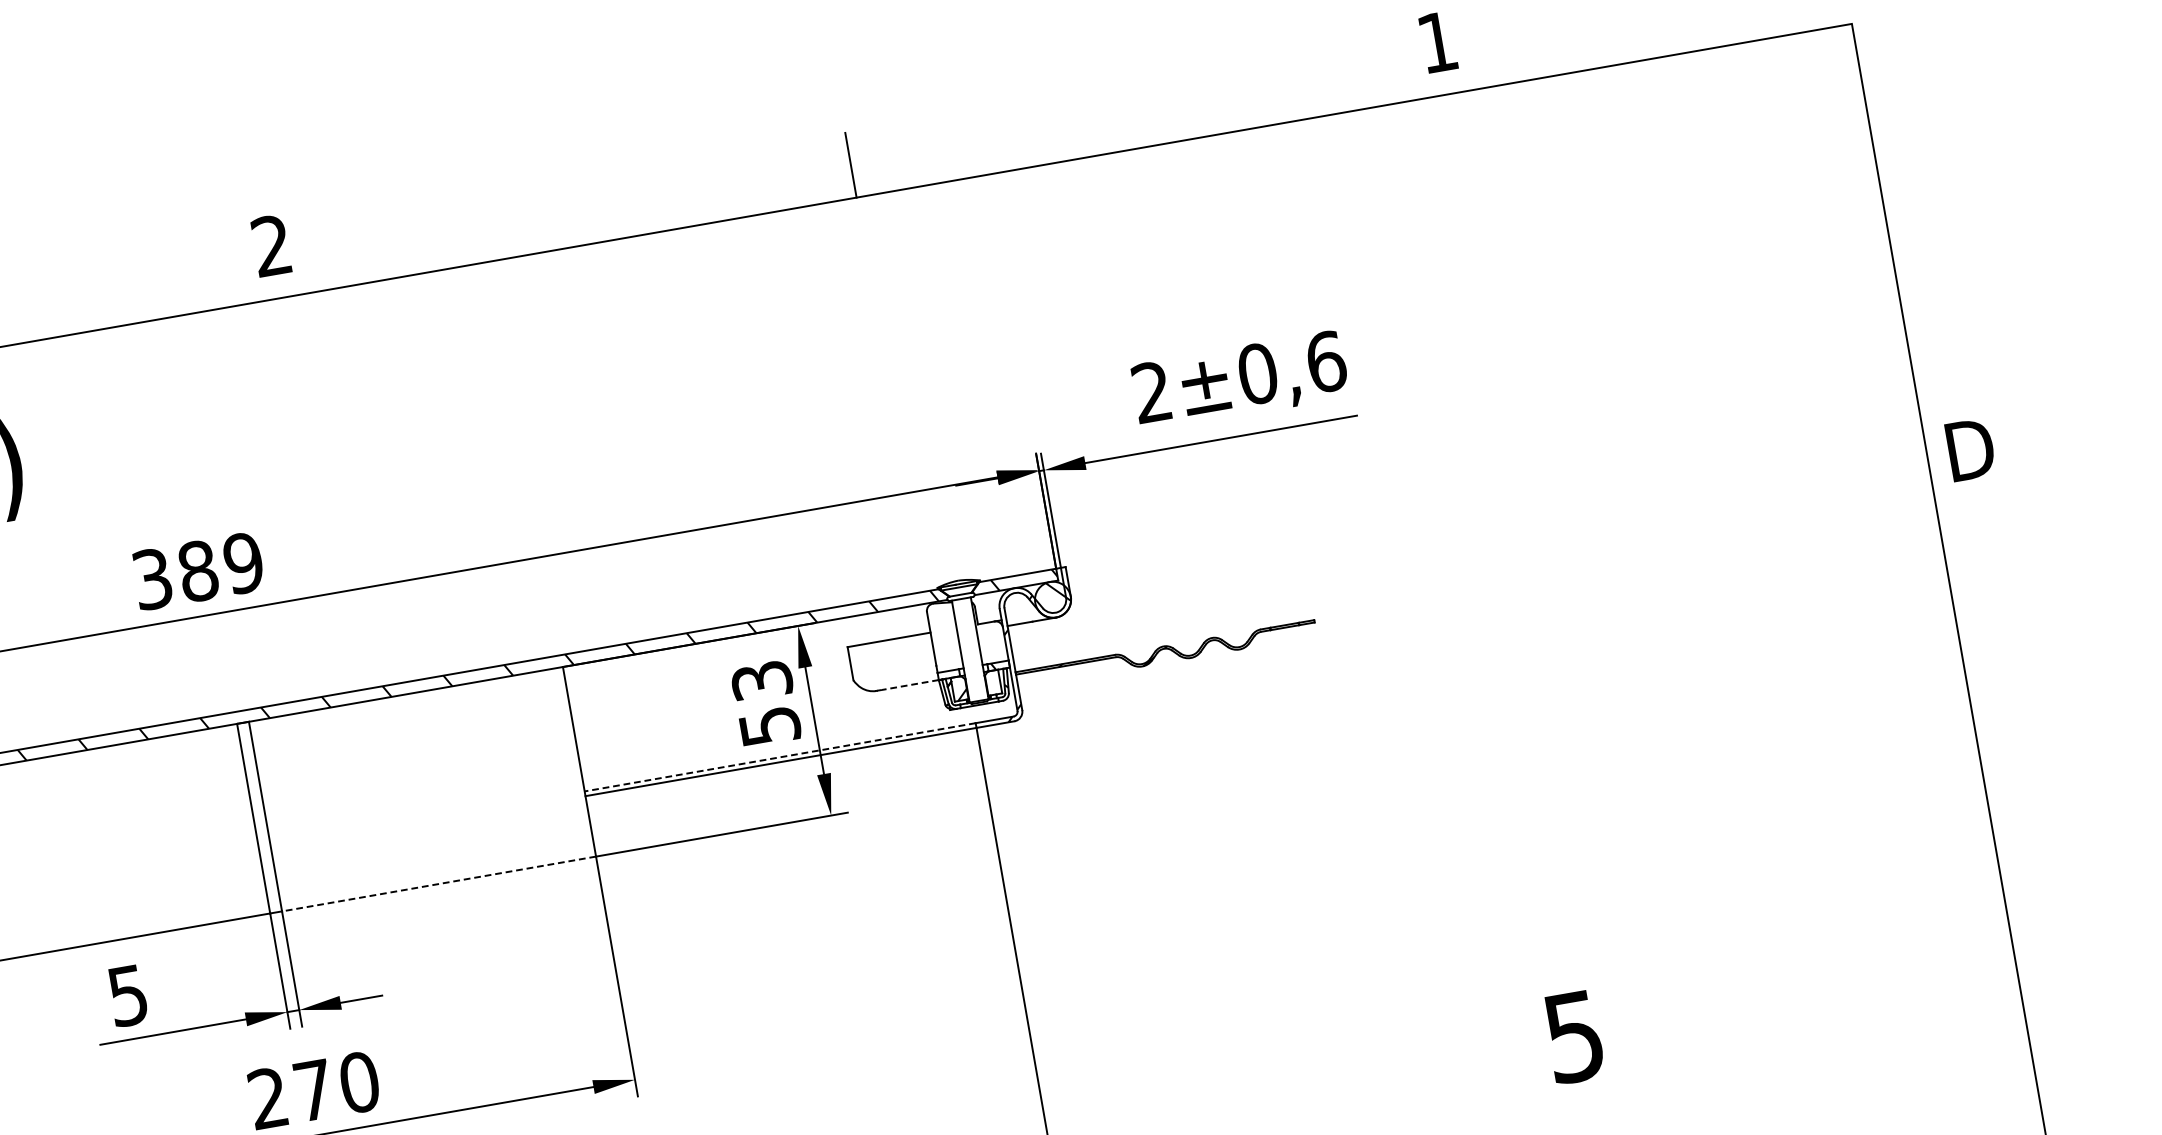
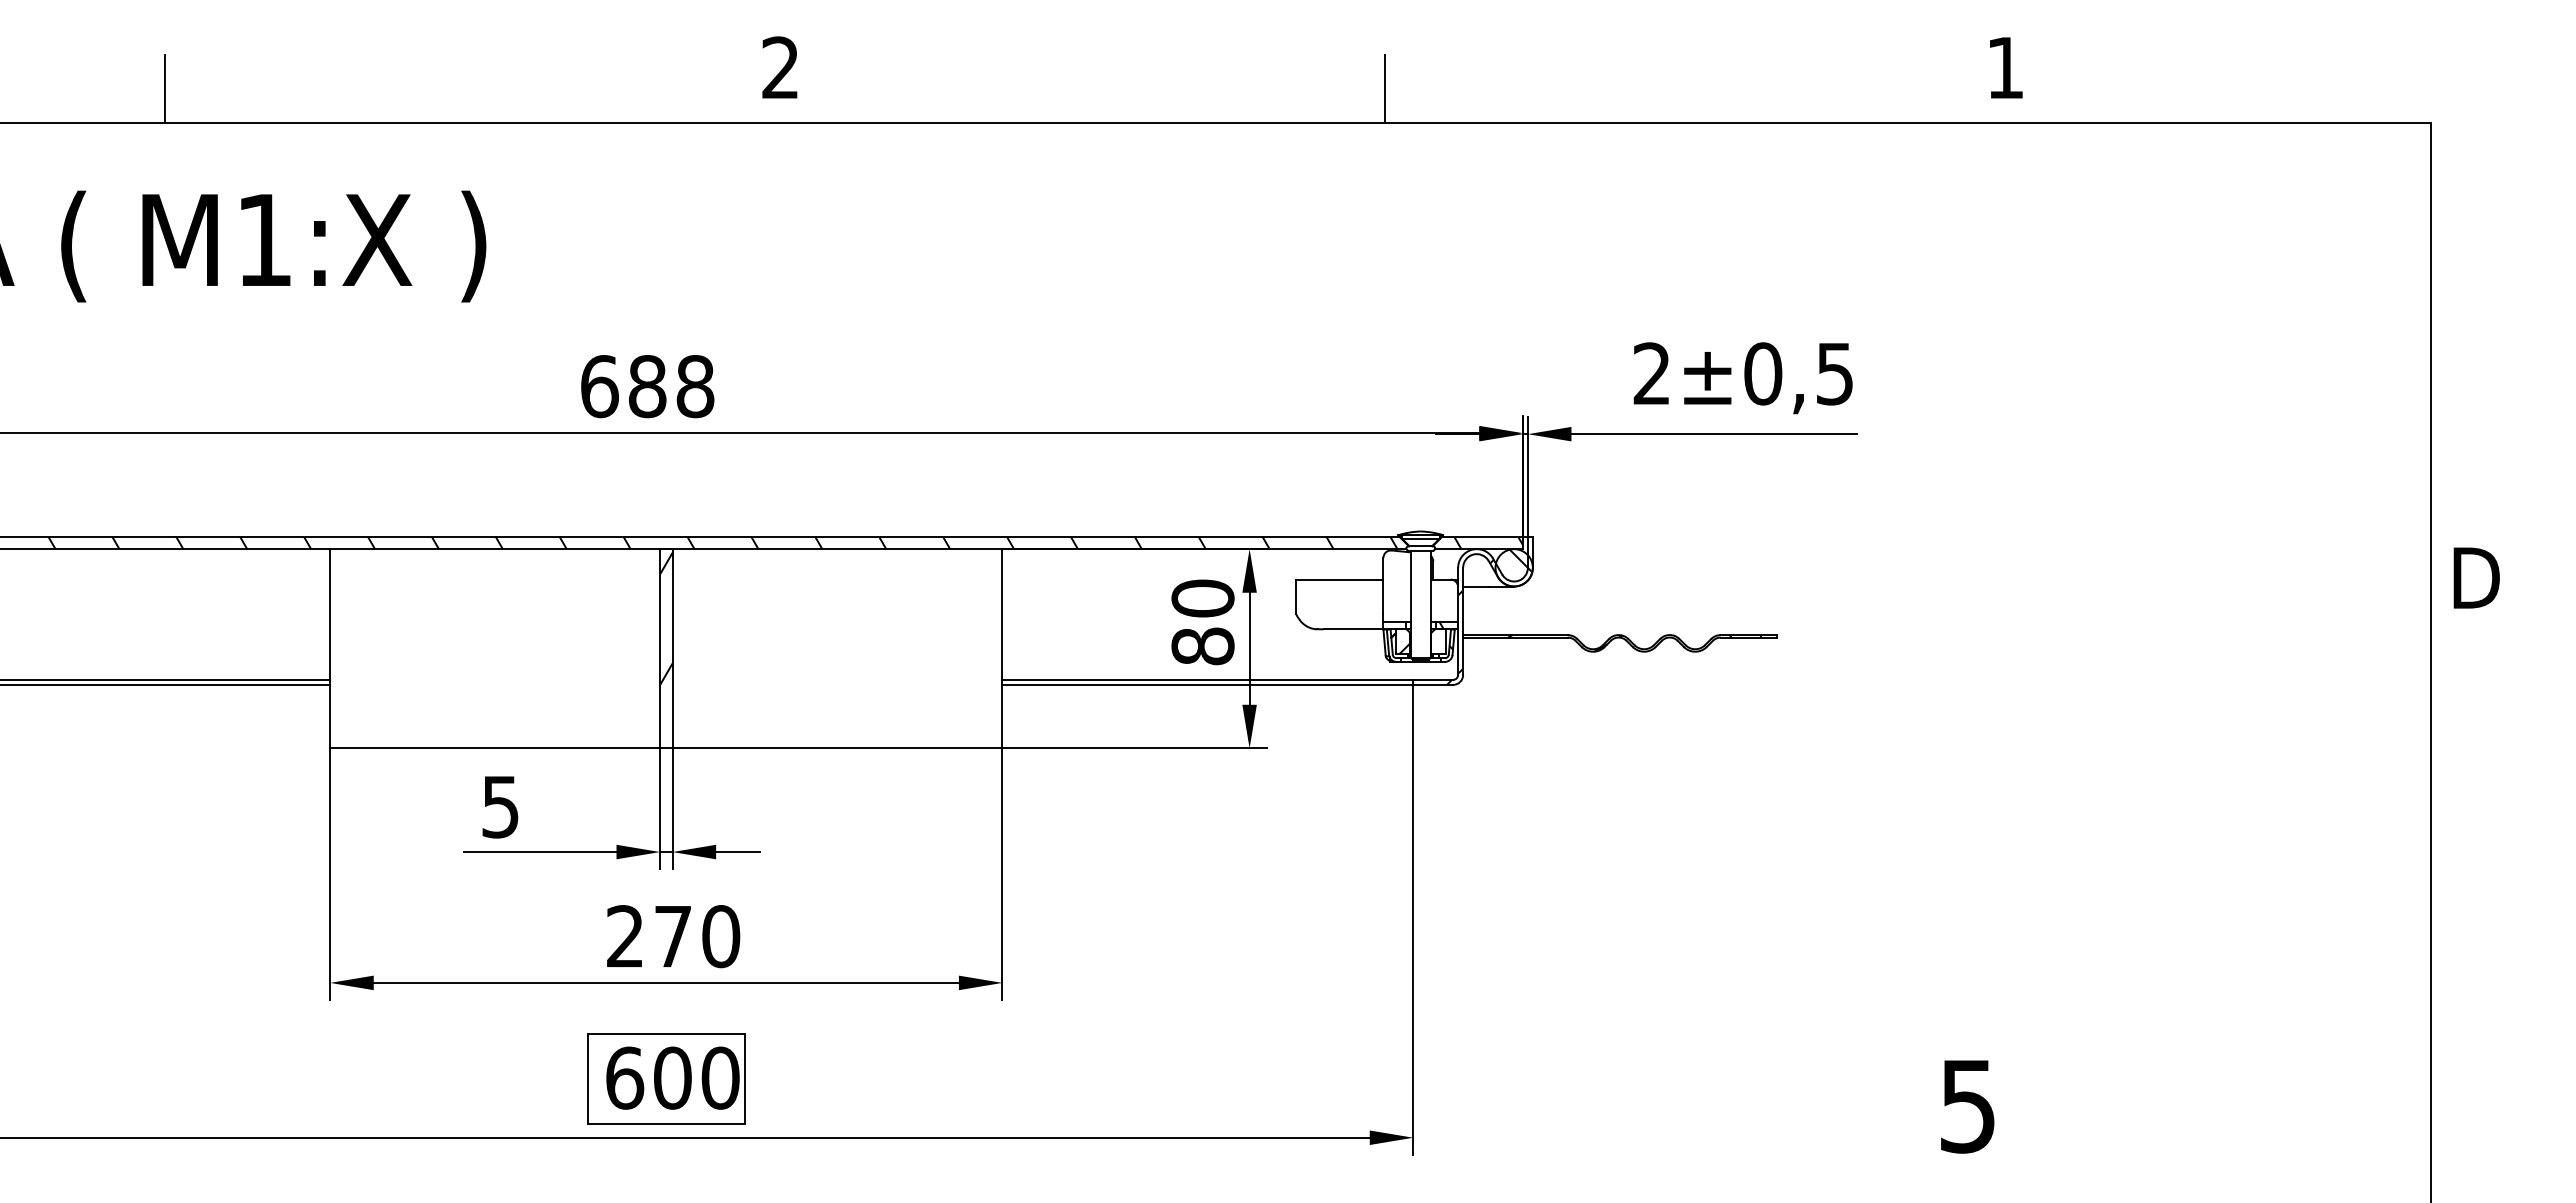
text: (1326, 361) -> (1835, 373), ±0,6 -> ±0,5
text: (198, 571) -> (647, 386), 389 -> 688
line: (910, 685) -> (1353, 629), dashed -> solid
text: (765, 703) -> (1202, 622), 53 -> 80
line: (779, 757) -> (1207, 679), dashed -> solid
hatch: (254, 788) -> (666, 618), added
line: (439, 884) -> (837, 748), dashed -> solid

